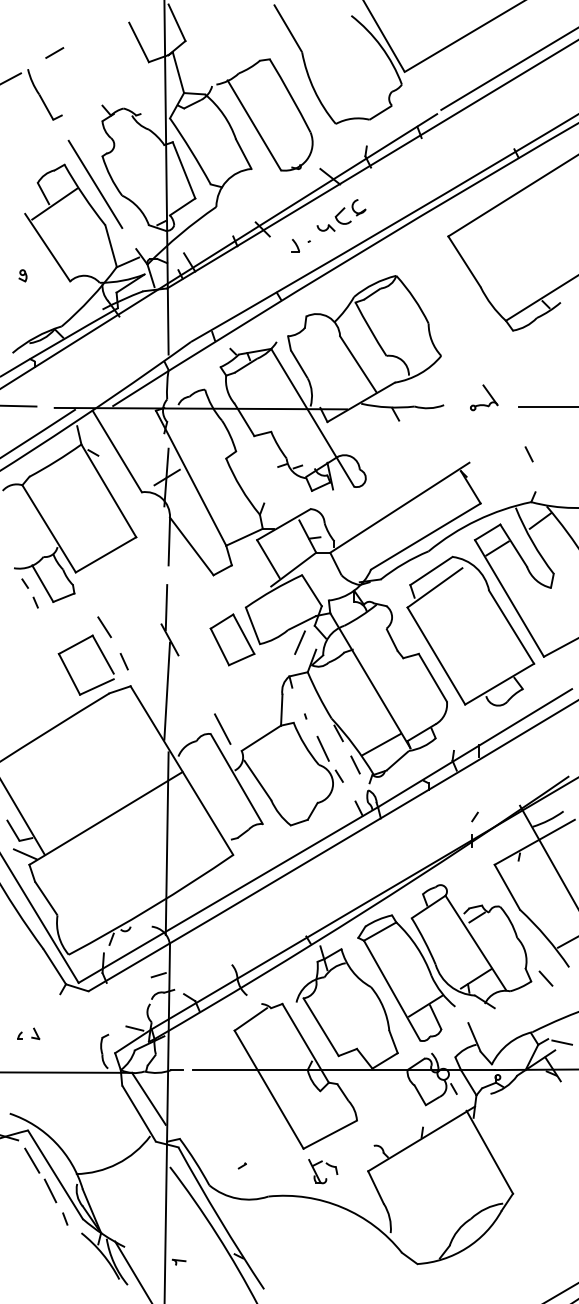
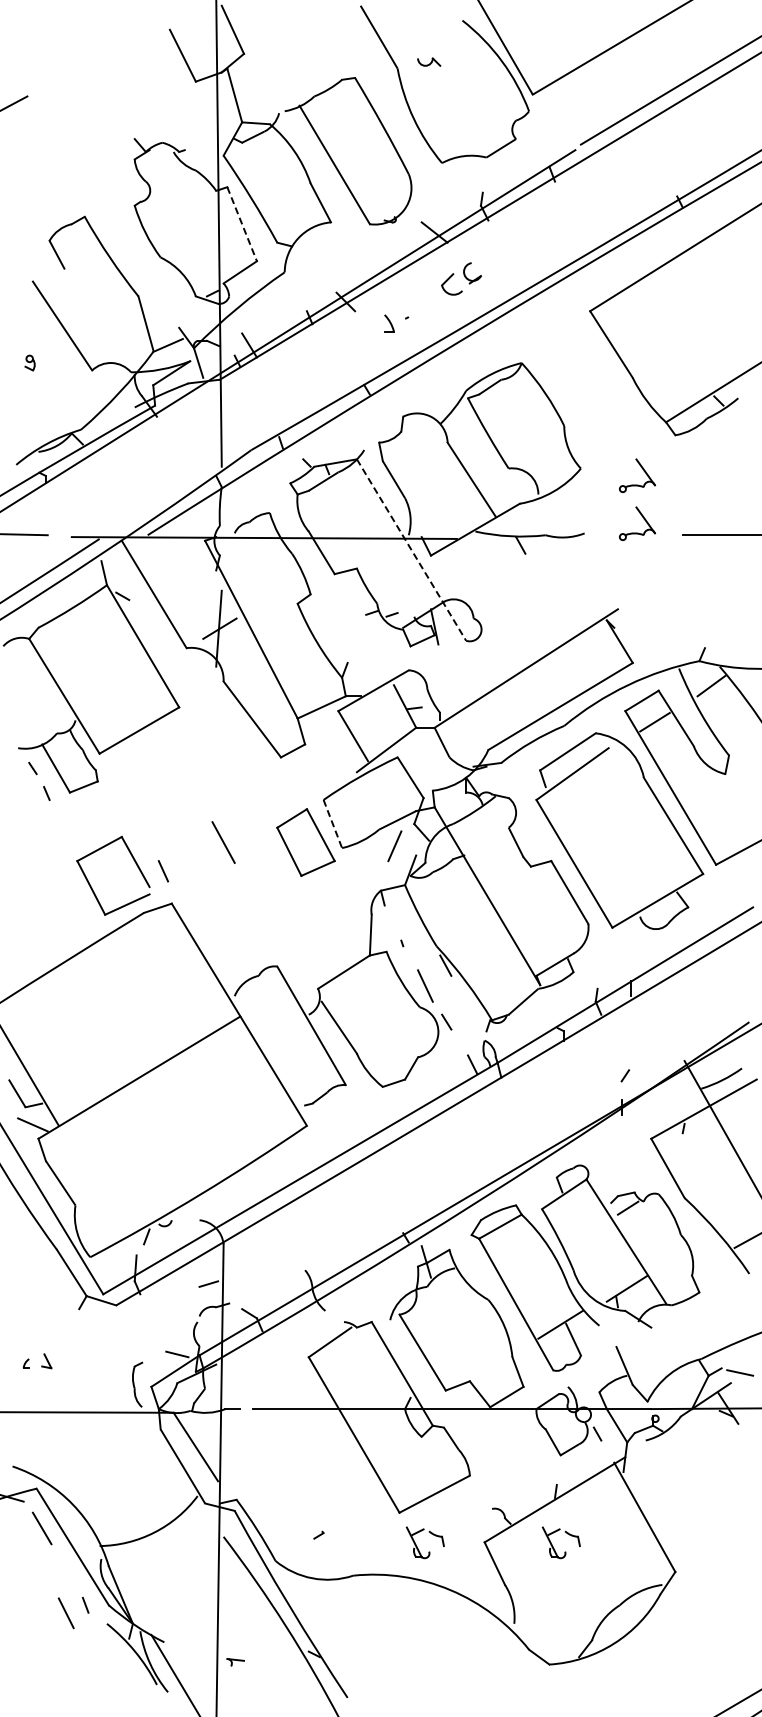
line: (54, 52) -> (71, 69), removed
part: (44, 94) -> (58, 124), removed
line: (184, 170) -> (242, 224), solid -> dashed
line: (95, 184) -> (125, 242), removed
line: (54, 204) -> (71, 268), removed
part: (326, 227) -> (429, 61), moved
part: (488, 358) -> (643, 471), added
line: (312, 418) -> (411, 550), solid -> dashed
line: (529, 453) -> (696, 597), removed
line: (169, 541) -> (222, 713), removed
line: (166, 607) -> (218, 799), removed
line: (104, 626) -> (137, 825), removed
line: (252, 626) -> (332, 824), solid -> dashed
line: (166, 691) -> (219, 910), removed
line: (222, 728) -> (292, 959), removed
line: (381, 744) -> (502, 980), removed
line: (355, 765) -> (467, 1007), removed
line: (166, 843) -> (219, 1110), removed
line: (545, 978) -> (718, 1288), removed
part: (420, 1174) -> (553, 1546), added
line: (49, 1191) -> (65, 1613), moved

